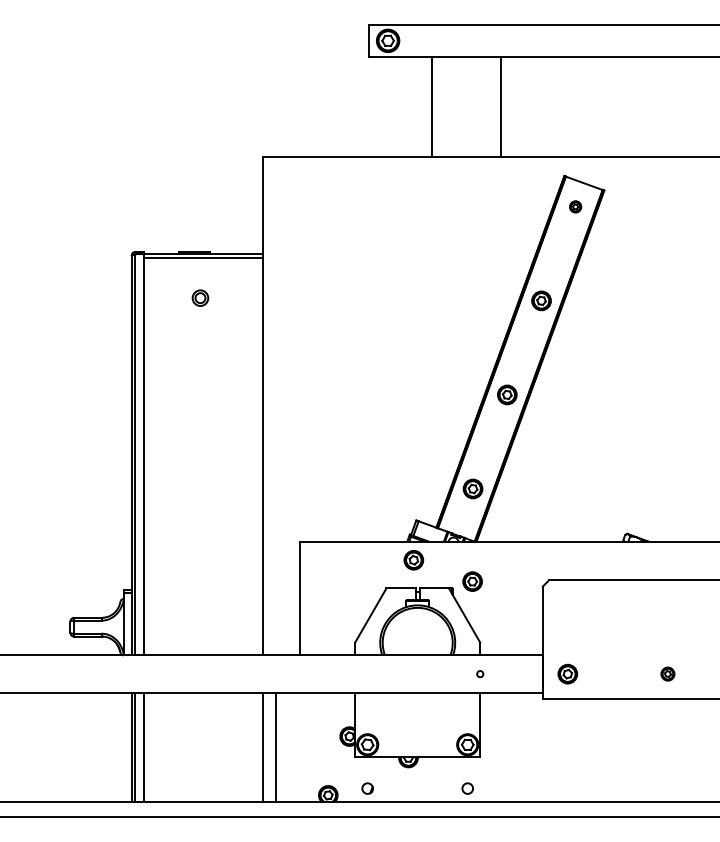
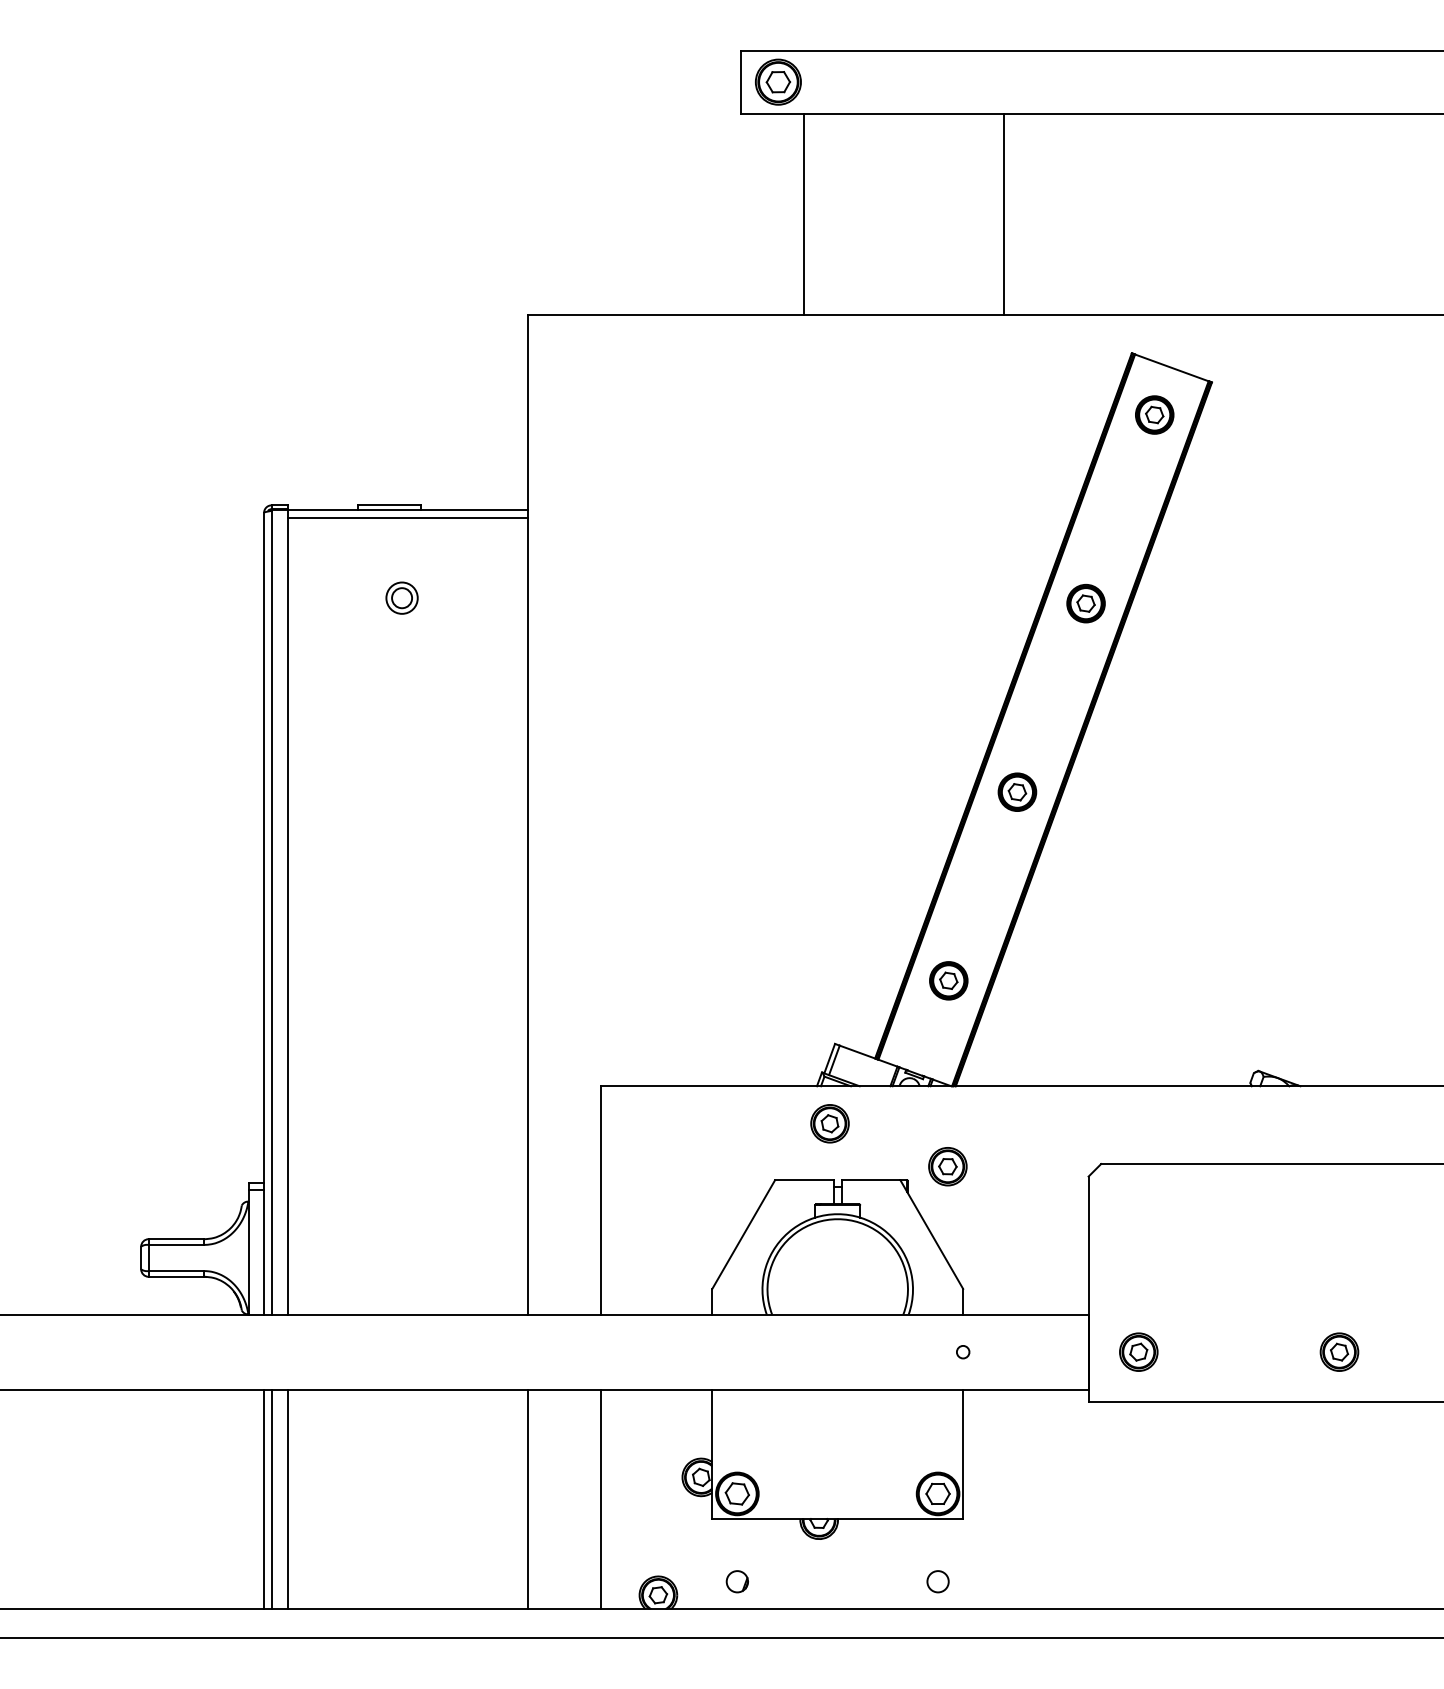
line: (431, 106) -> (803, 213), moved
part: (575, 206) -> (1154, 414), size x1.67
part: (667, 673) -> (1338, 1350), size x1.43
line: (275, 747) -> (600, 1499), moved

